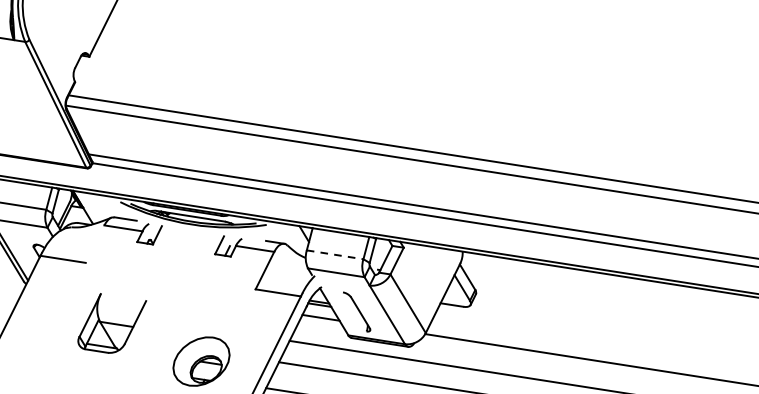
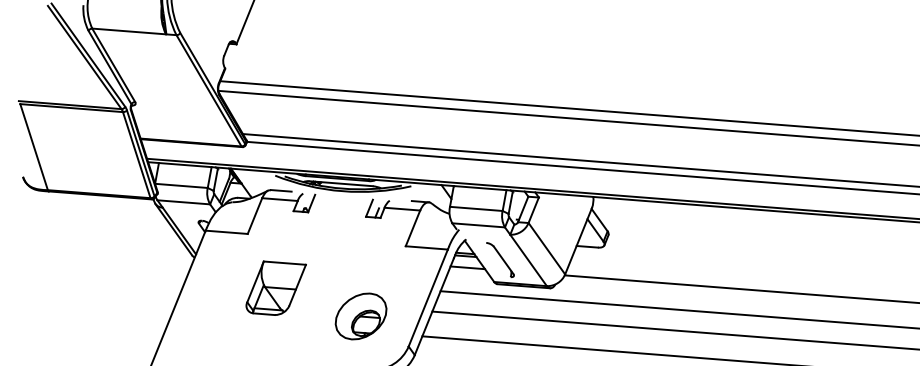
line: (94, 243) -> (254, 215), added
line: (335, 254) -> (476, 208), dashed -> solid
line: (123, 296) -> (284, 262), added

